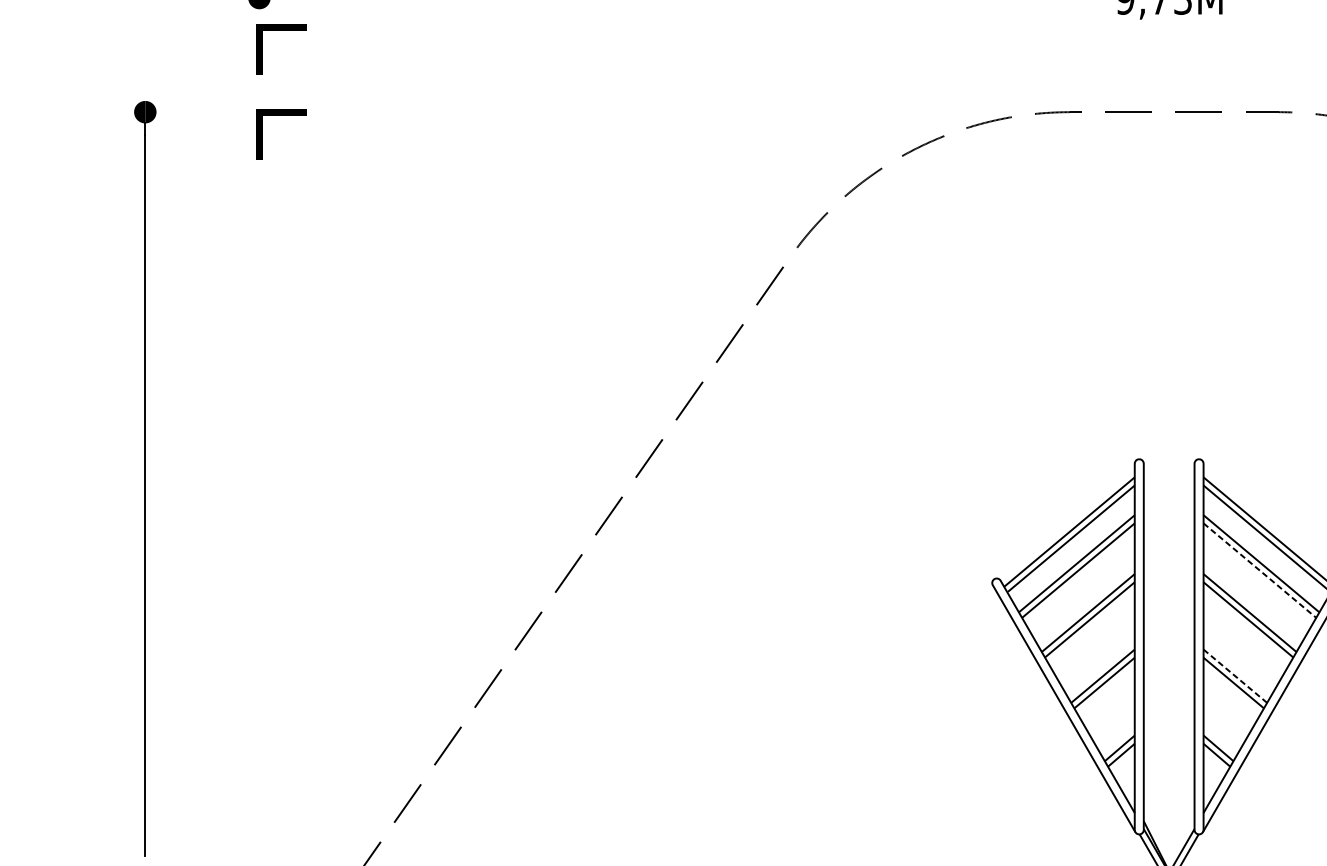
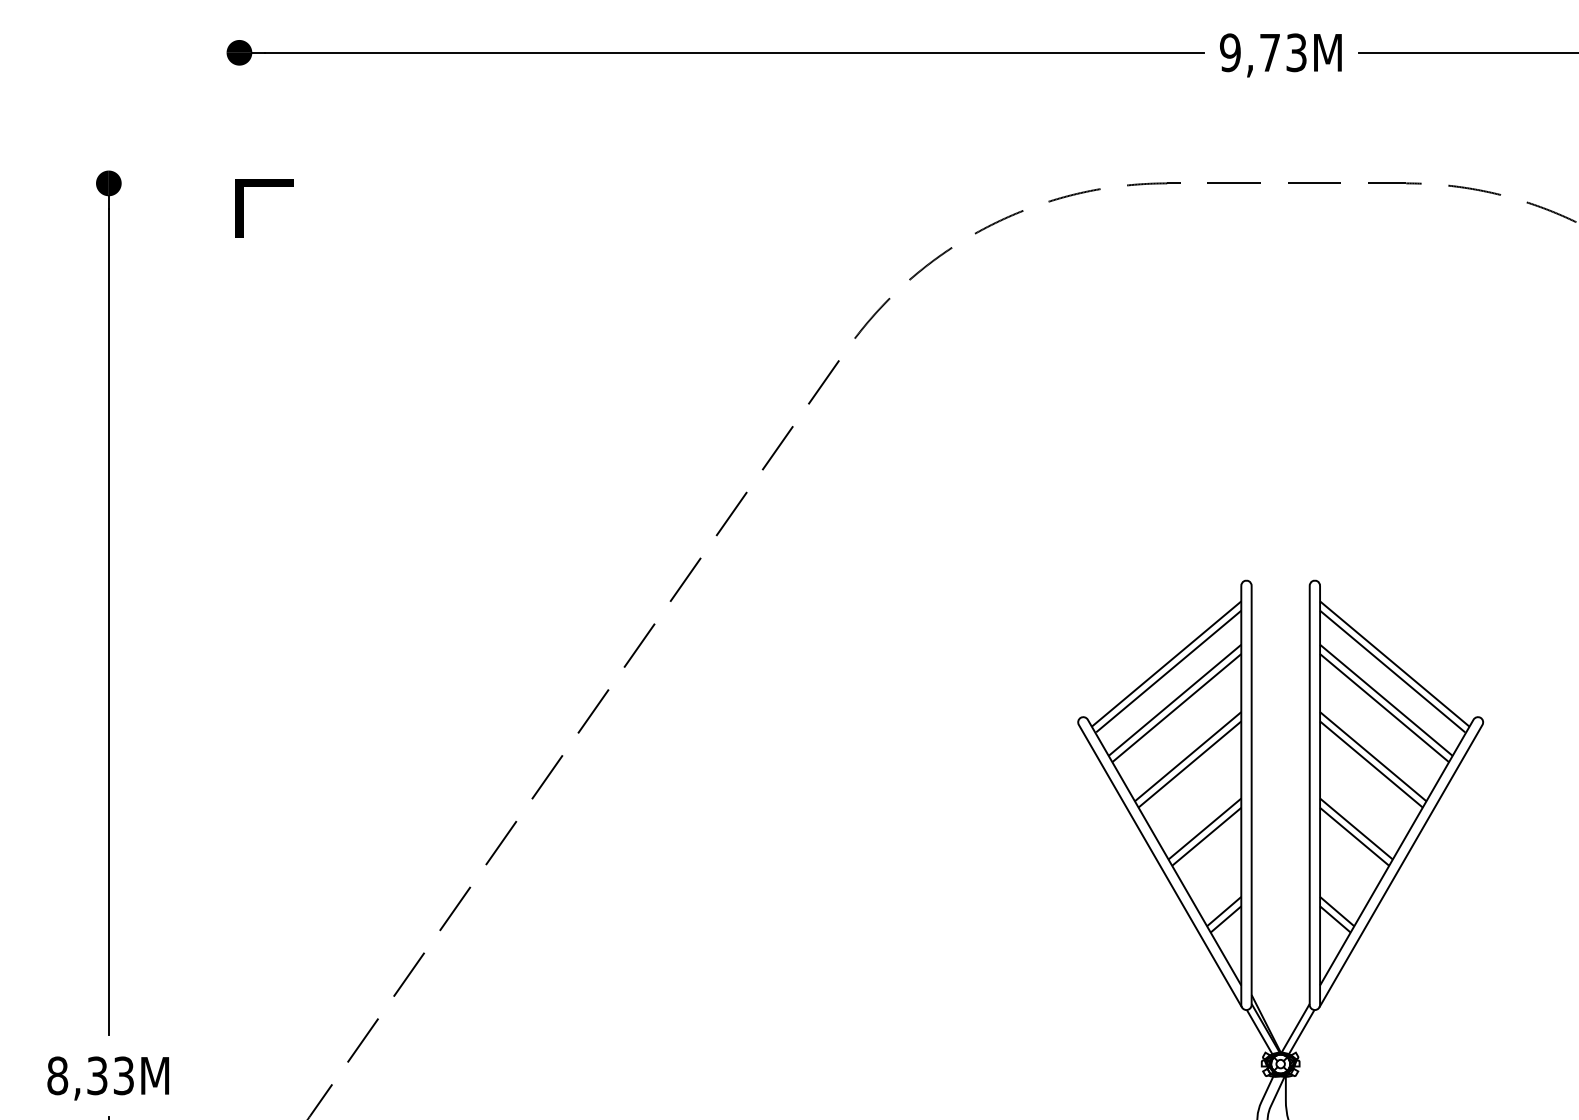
line: (262, 49) -> (243, 111), removed
line: (1259, 570) -> (1384, 708), dashed -> solid
line: (1235, 676) -> (1356, 829), dashed -> solid

